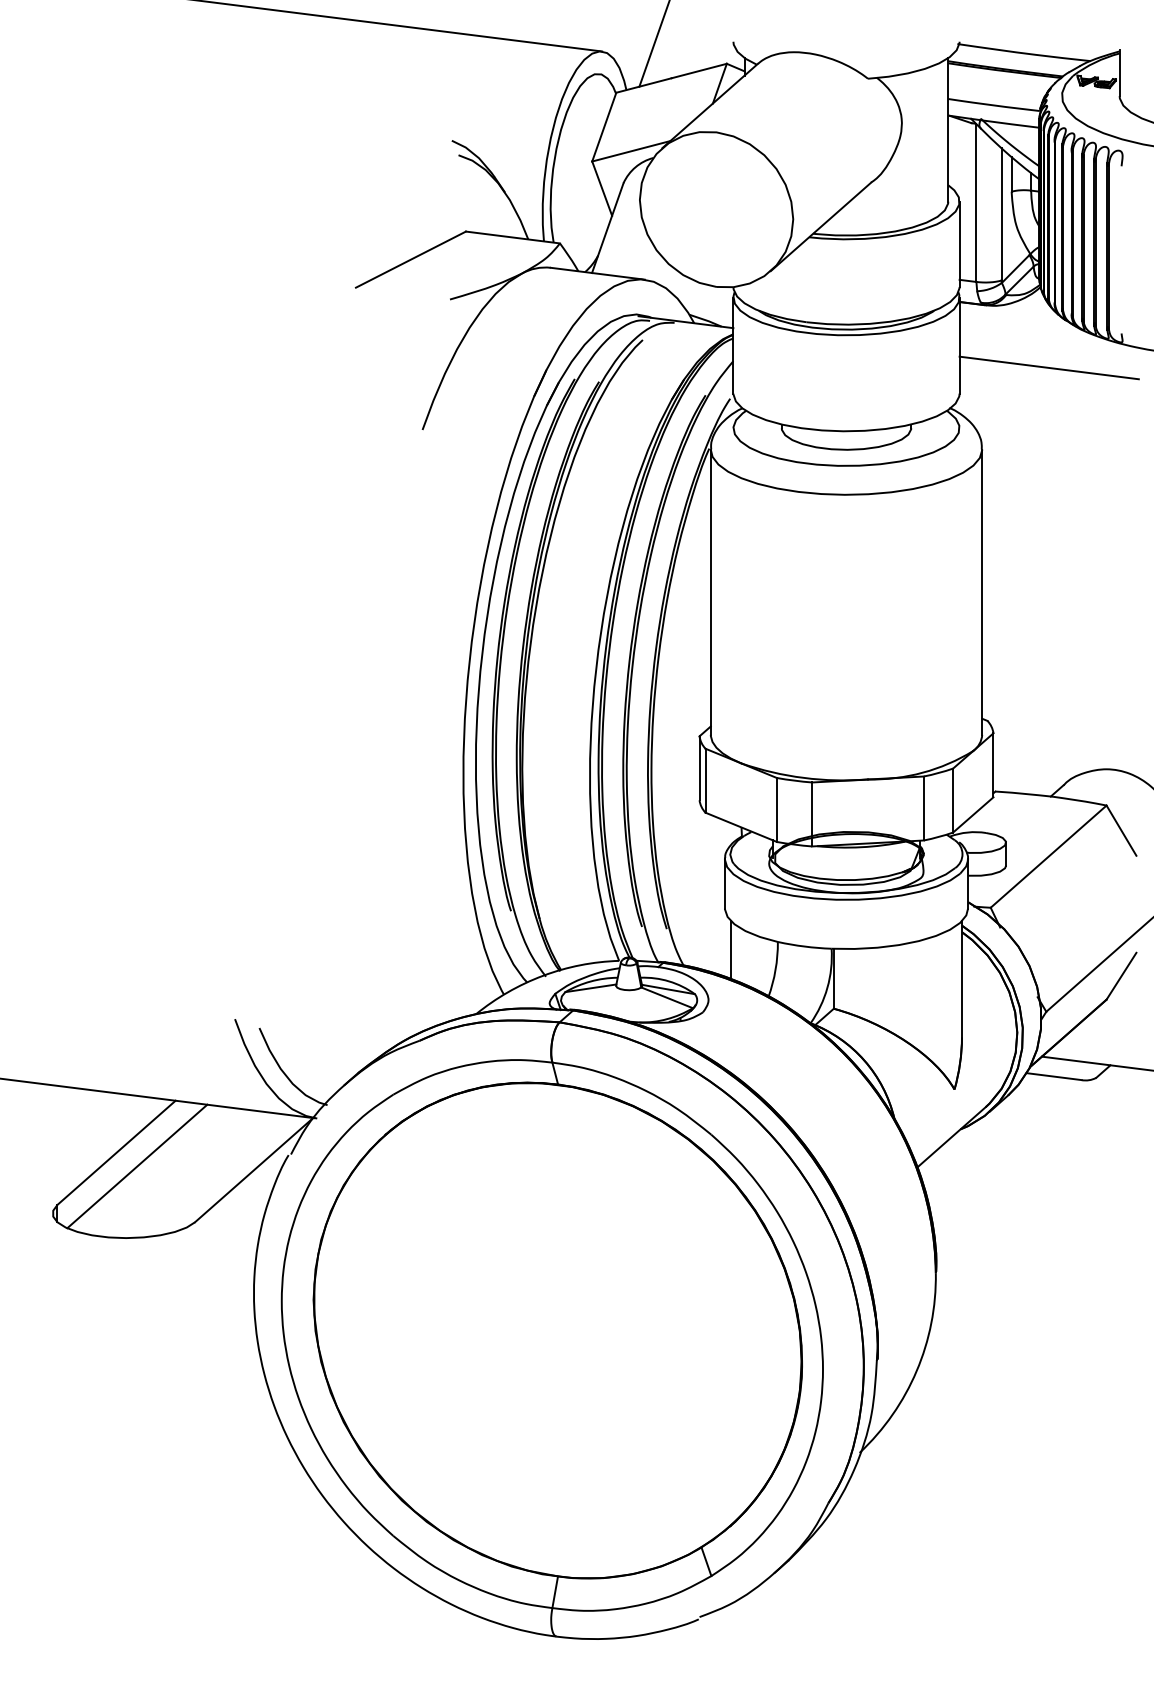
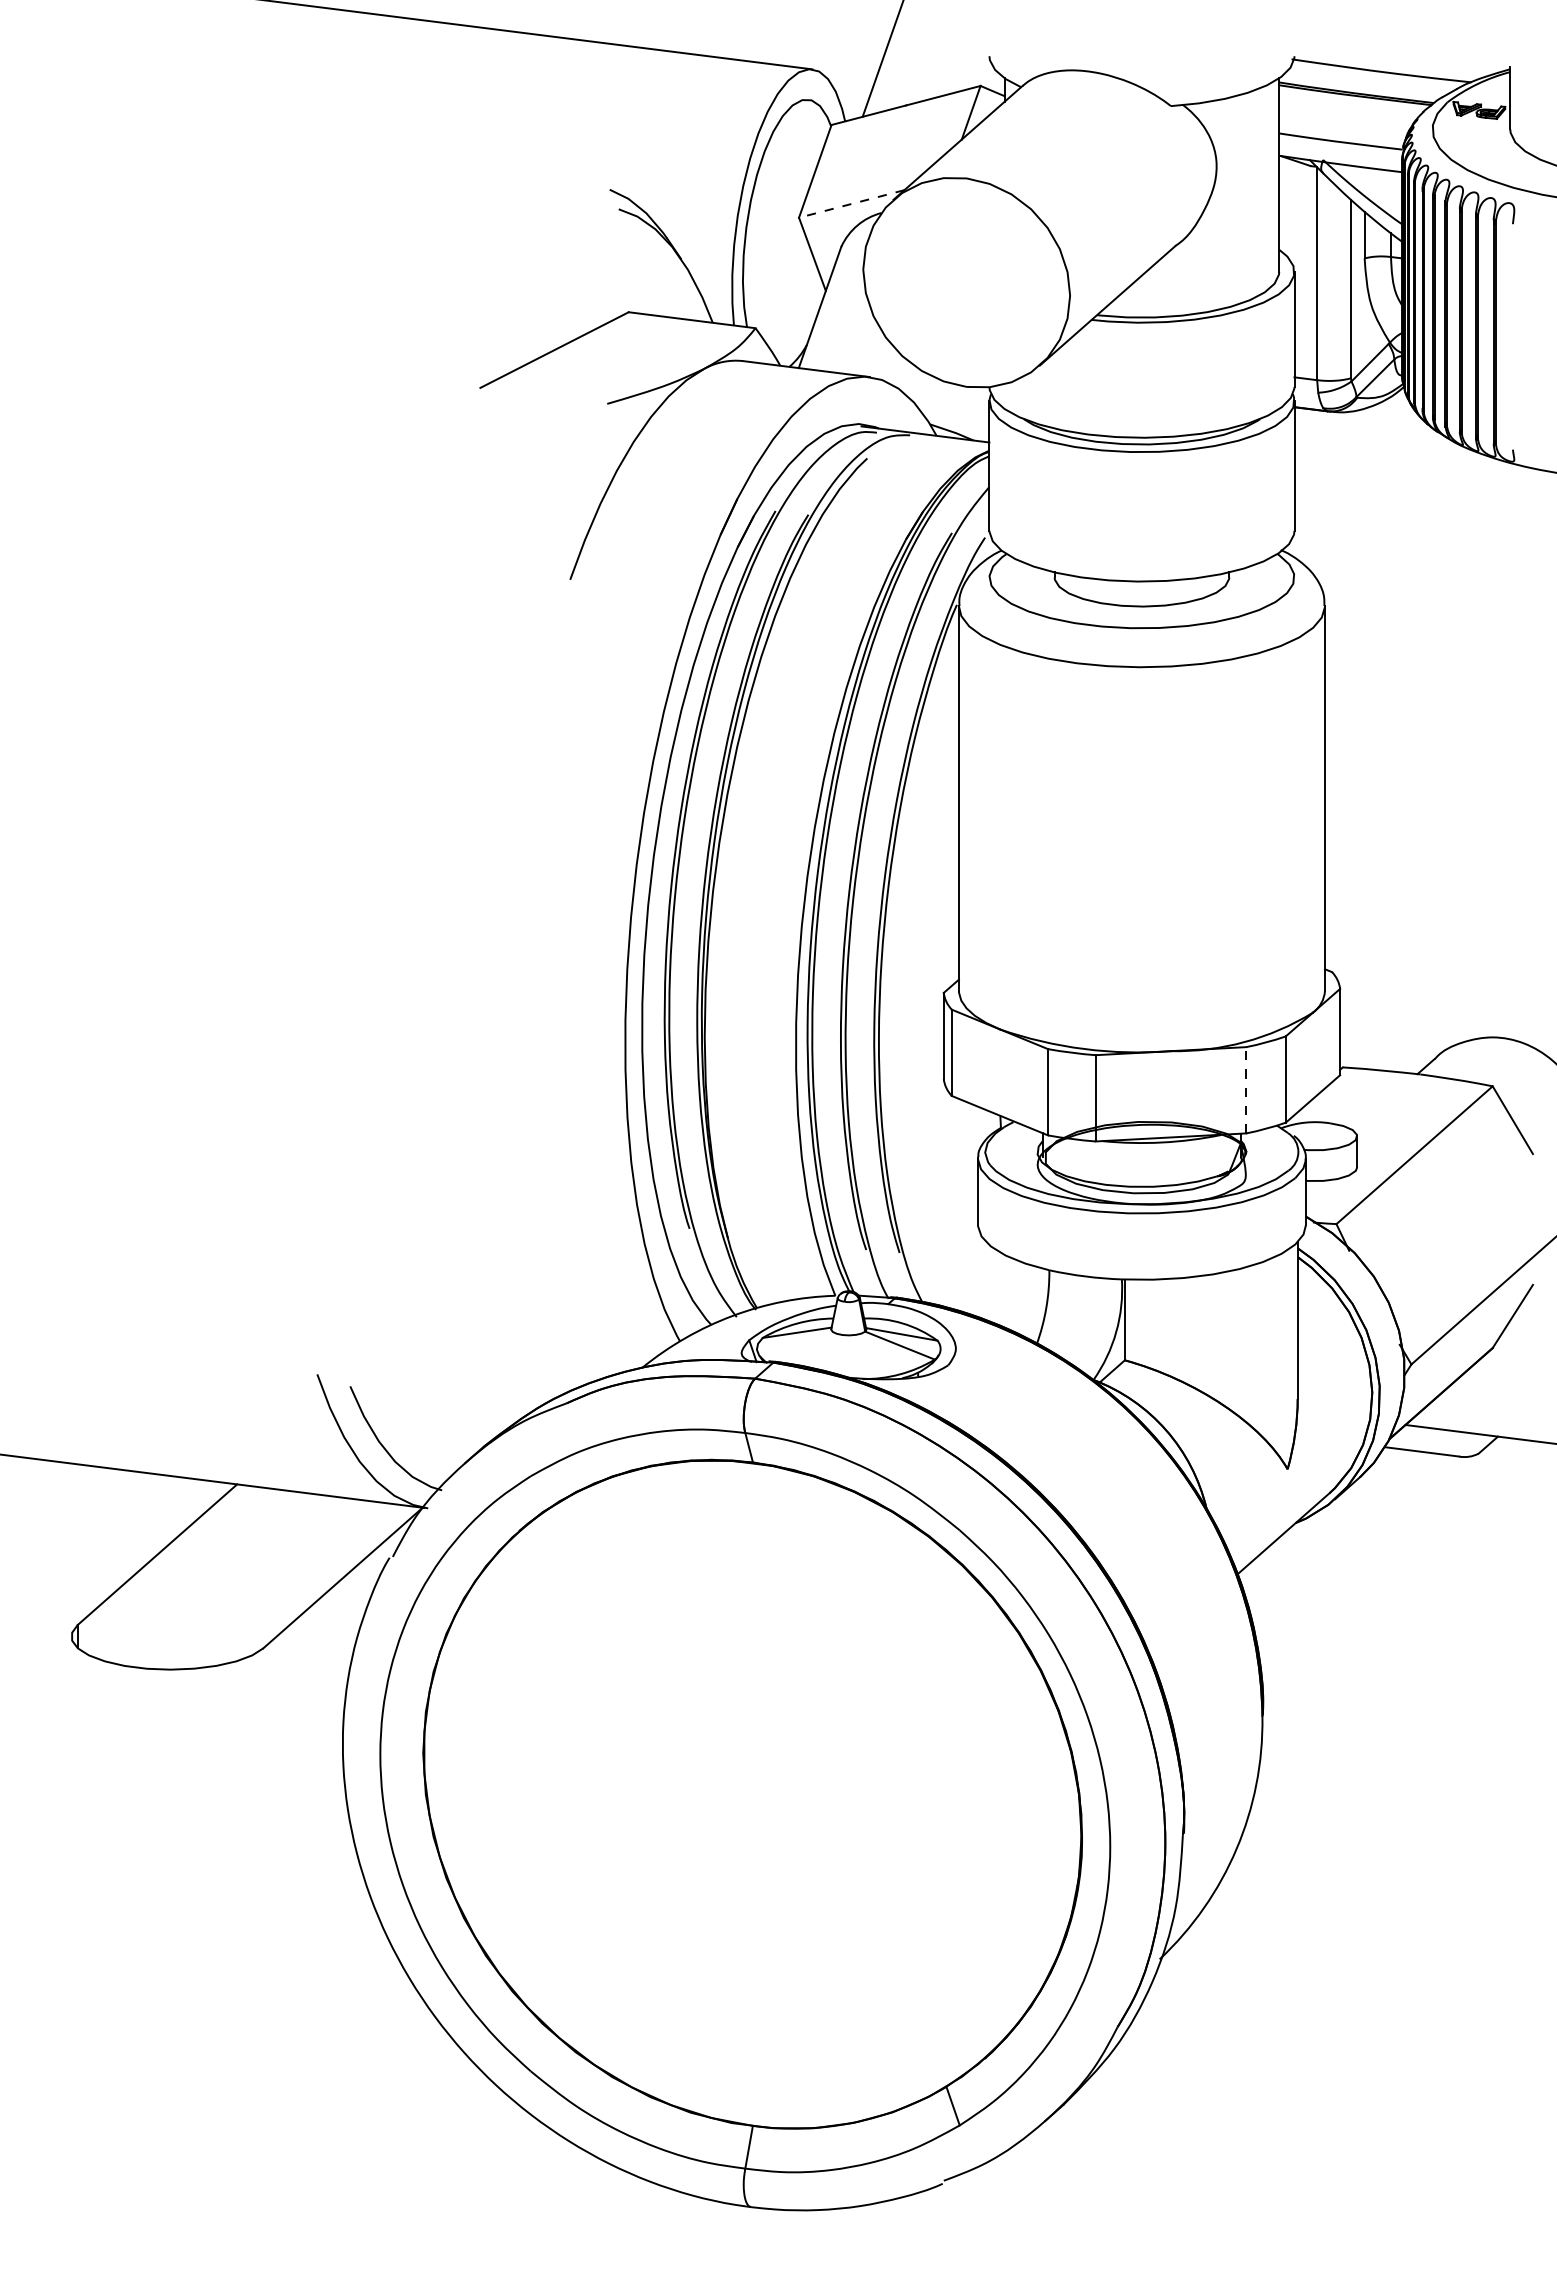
line: (631, 151) -> (851, 204), solid -> dashed
line: (1049, 367) -> (1415, 495), removed
line: (924, 807) -> (1246, 1089), solid -> dashed
line: (731, 950) -> (986, 1281), removed
line: (137, 1166) -> (185, 1572), removed

